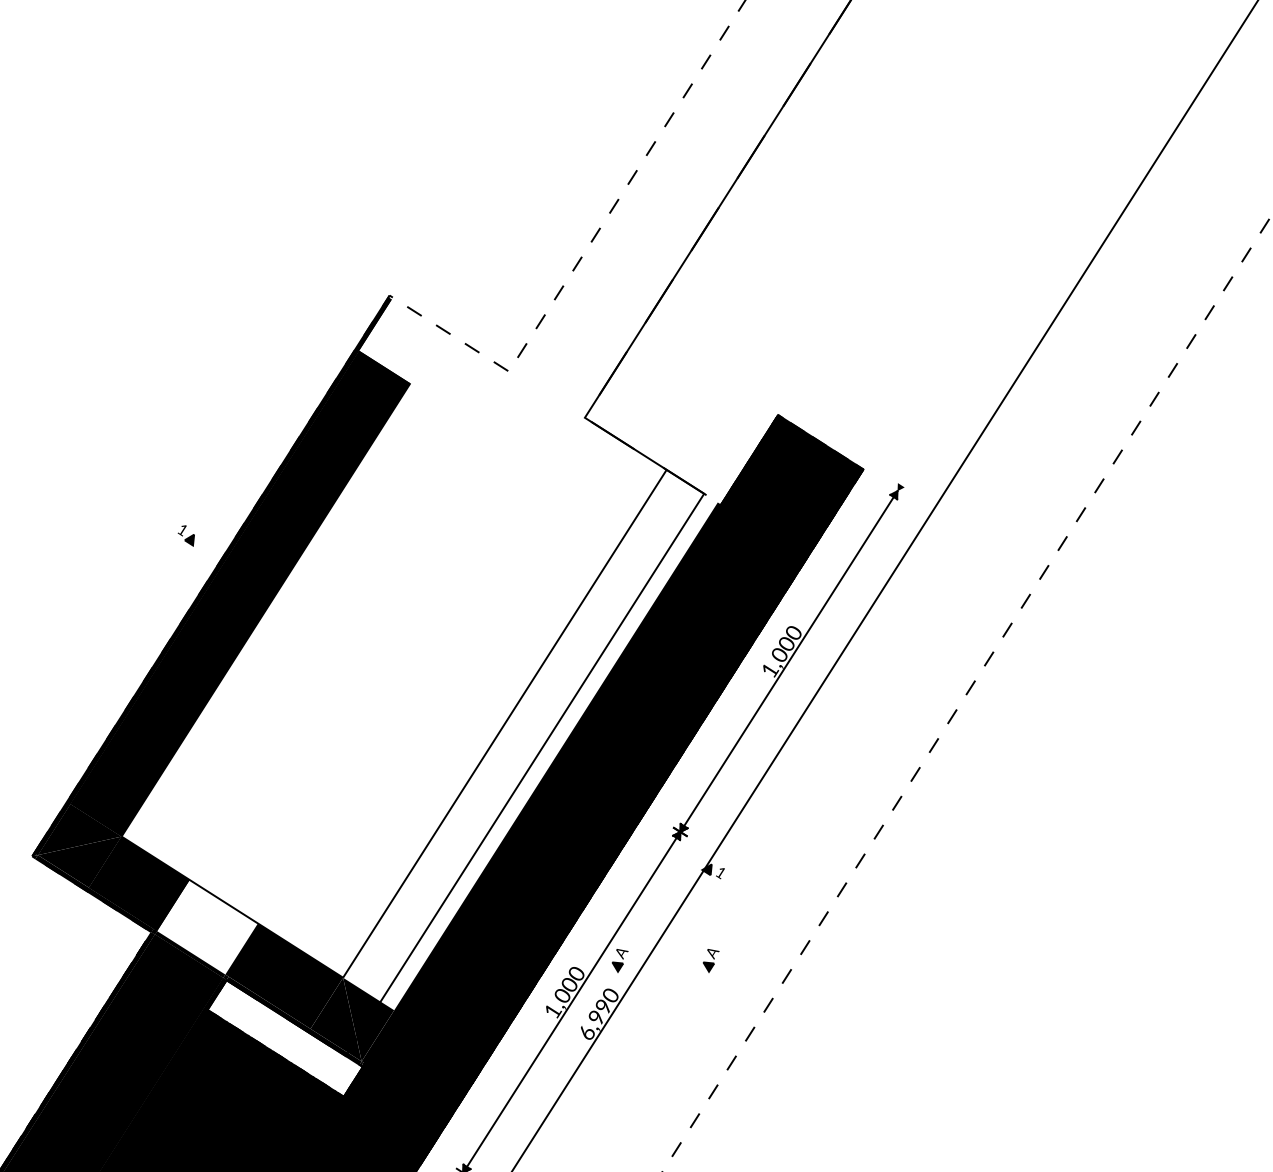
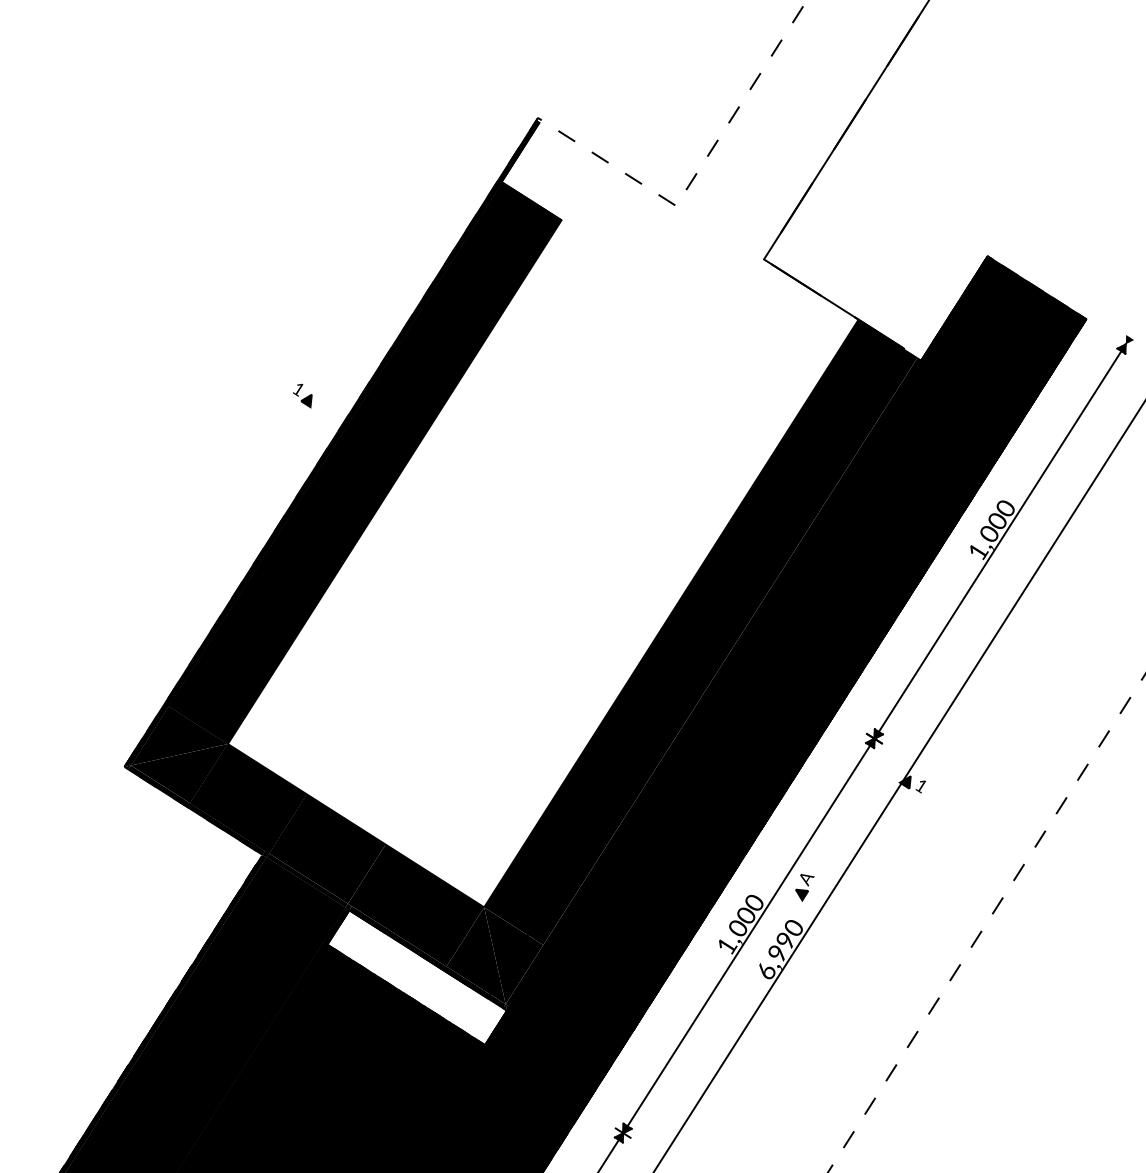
fill: (530, 739) -> (701, 631), added
fill: (207, 927) -> (327, 849), added
part: (710, 960) -> (909, 887), removed

